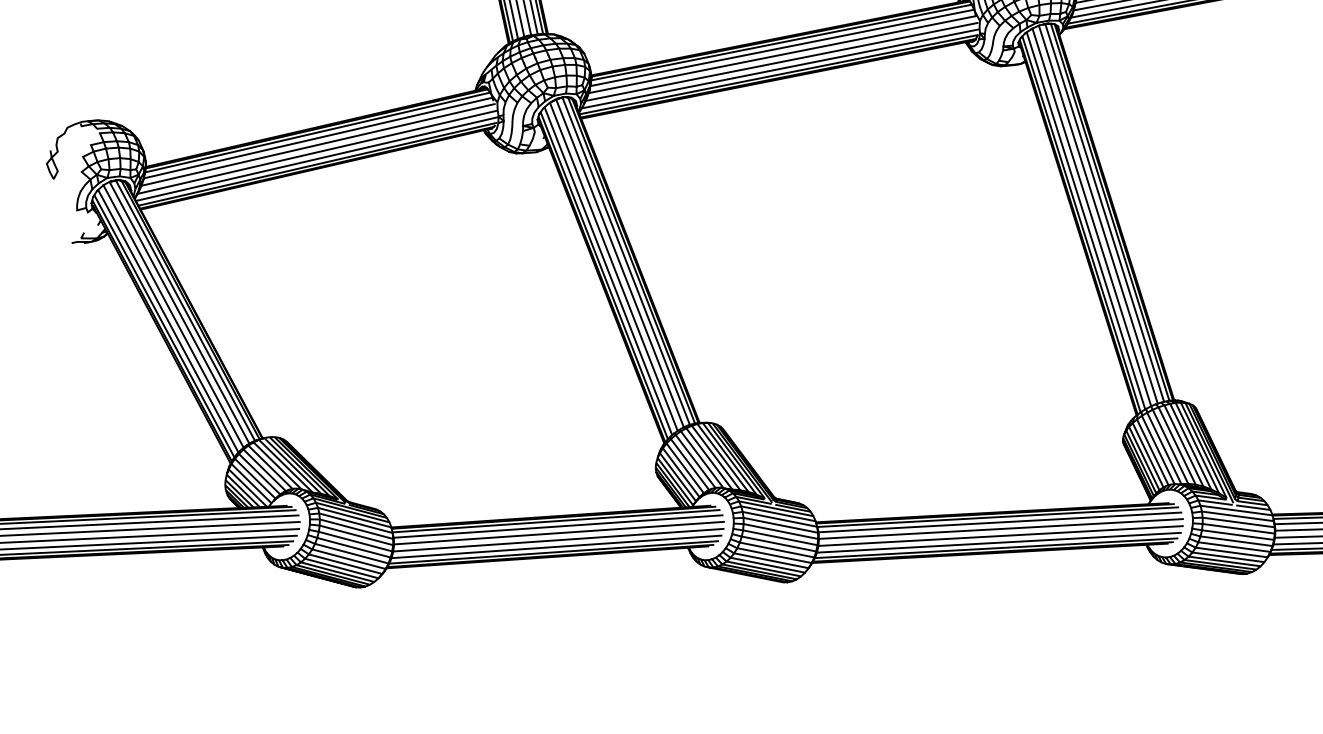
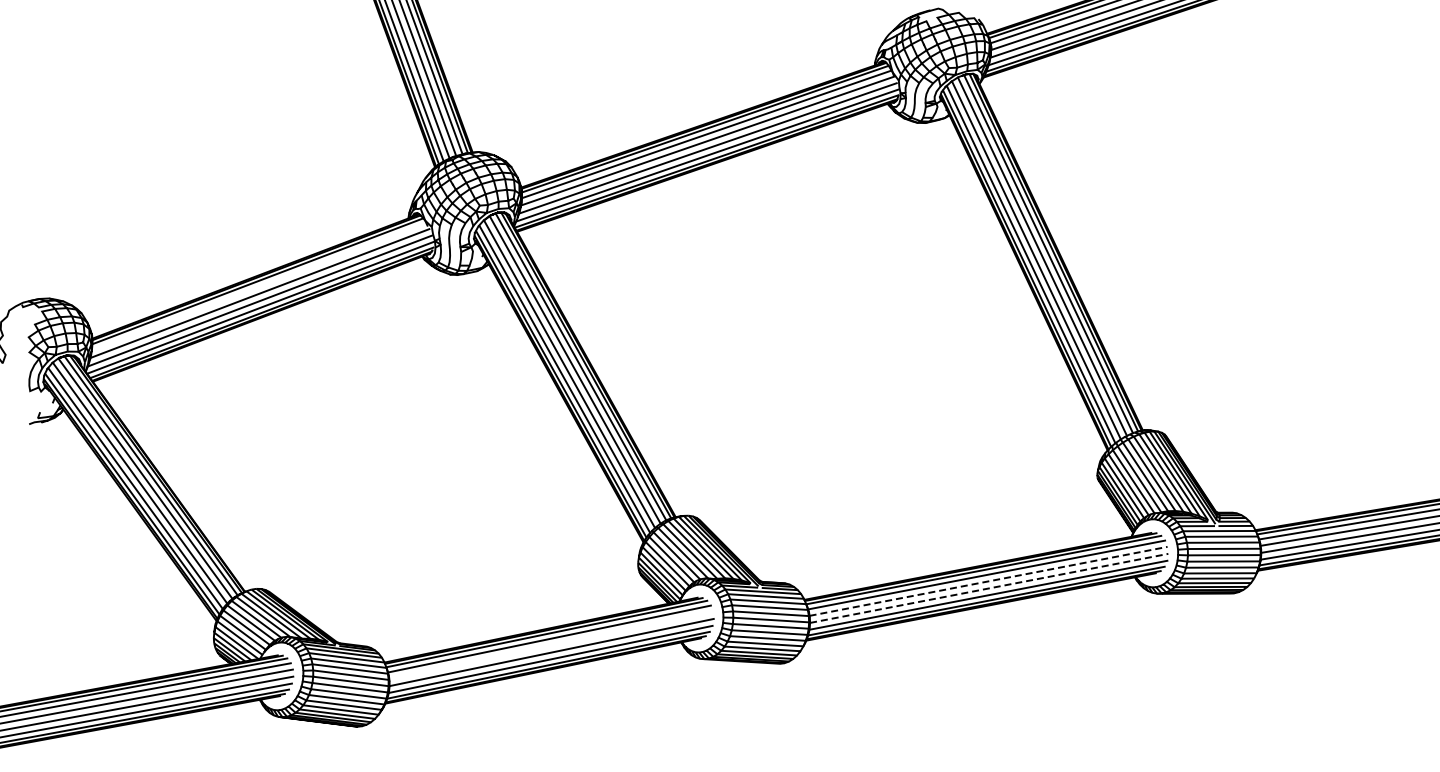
line: (317, 137) -> (258, 286), removed
line: (1001, 529) -> (989, 581), solid -> dashed
line: (559, 533) -> (551, 645), removed
line: (1000, 536) -> (989, 588), solid -> dashed

